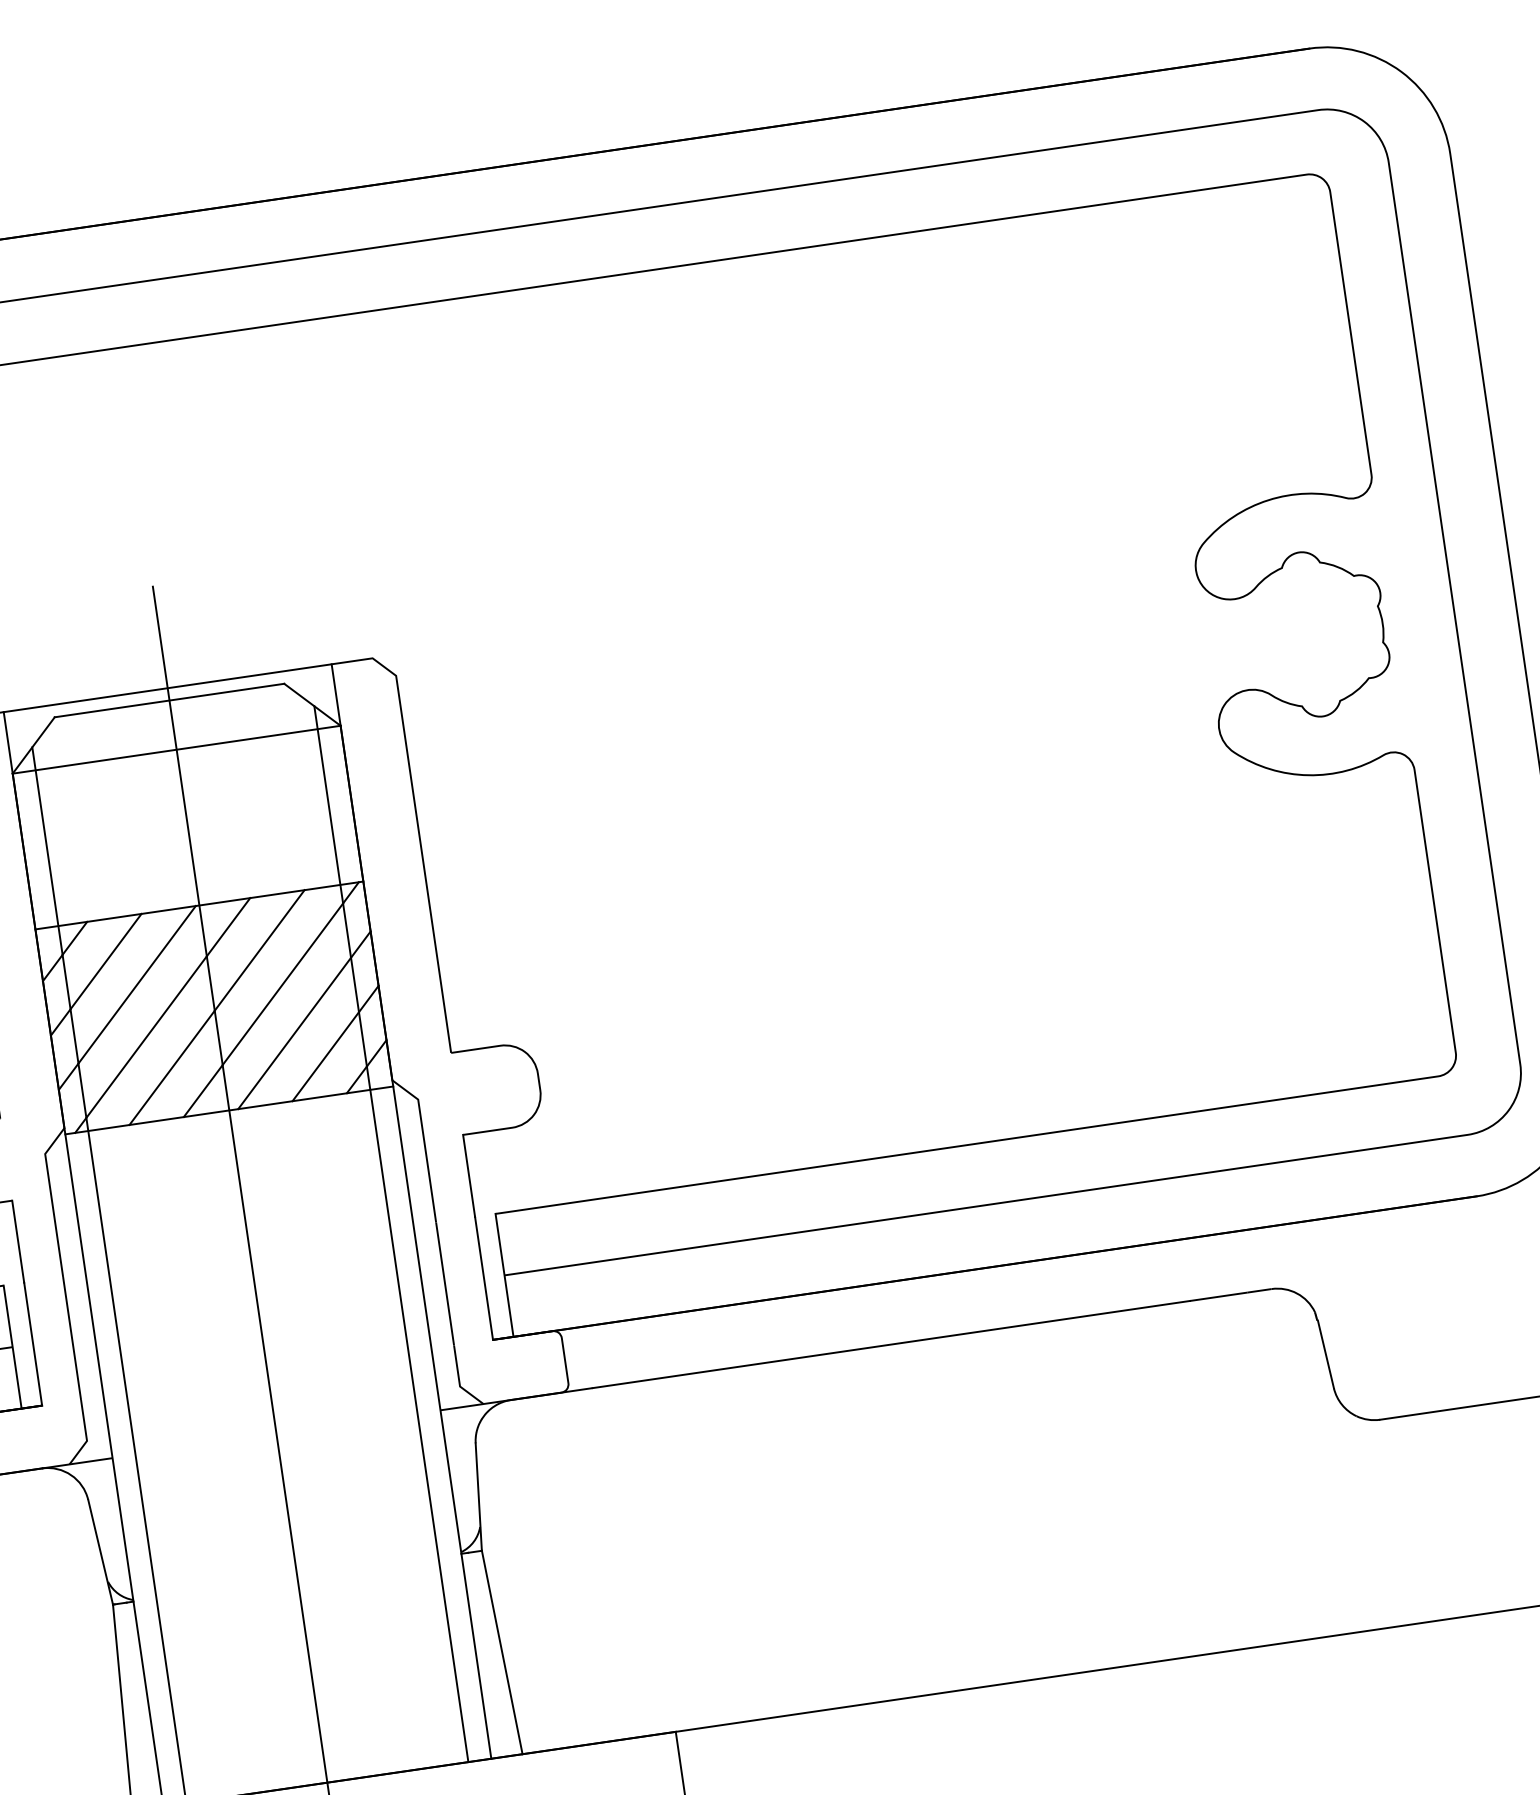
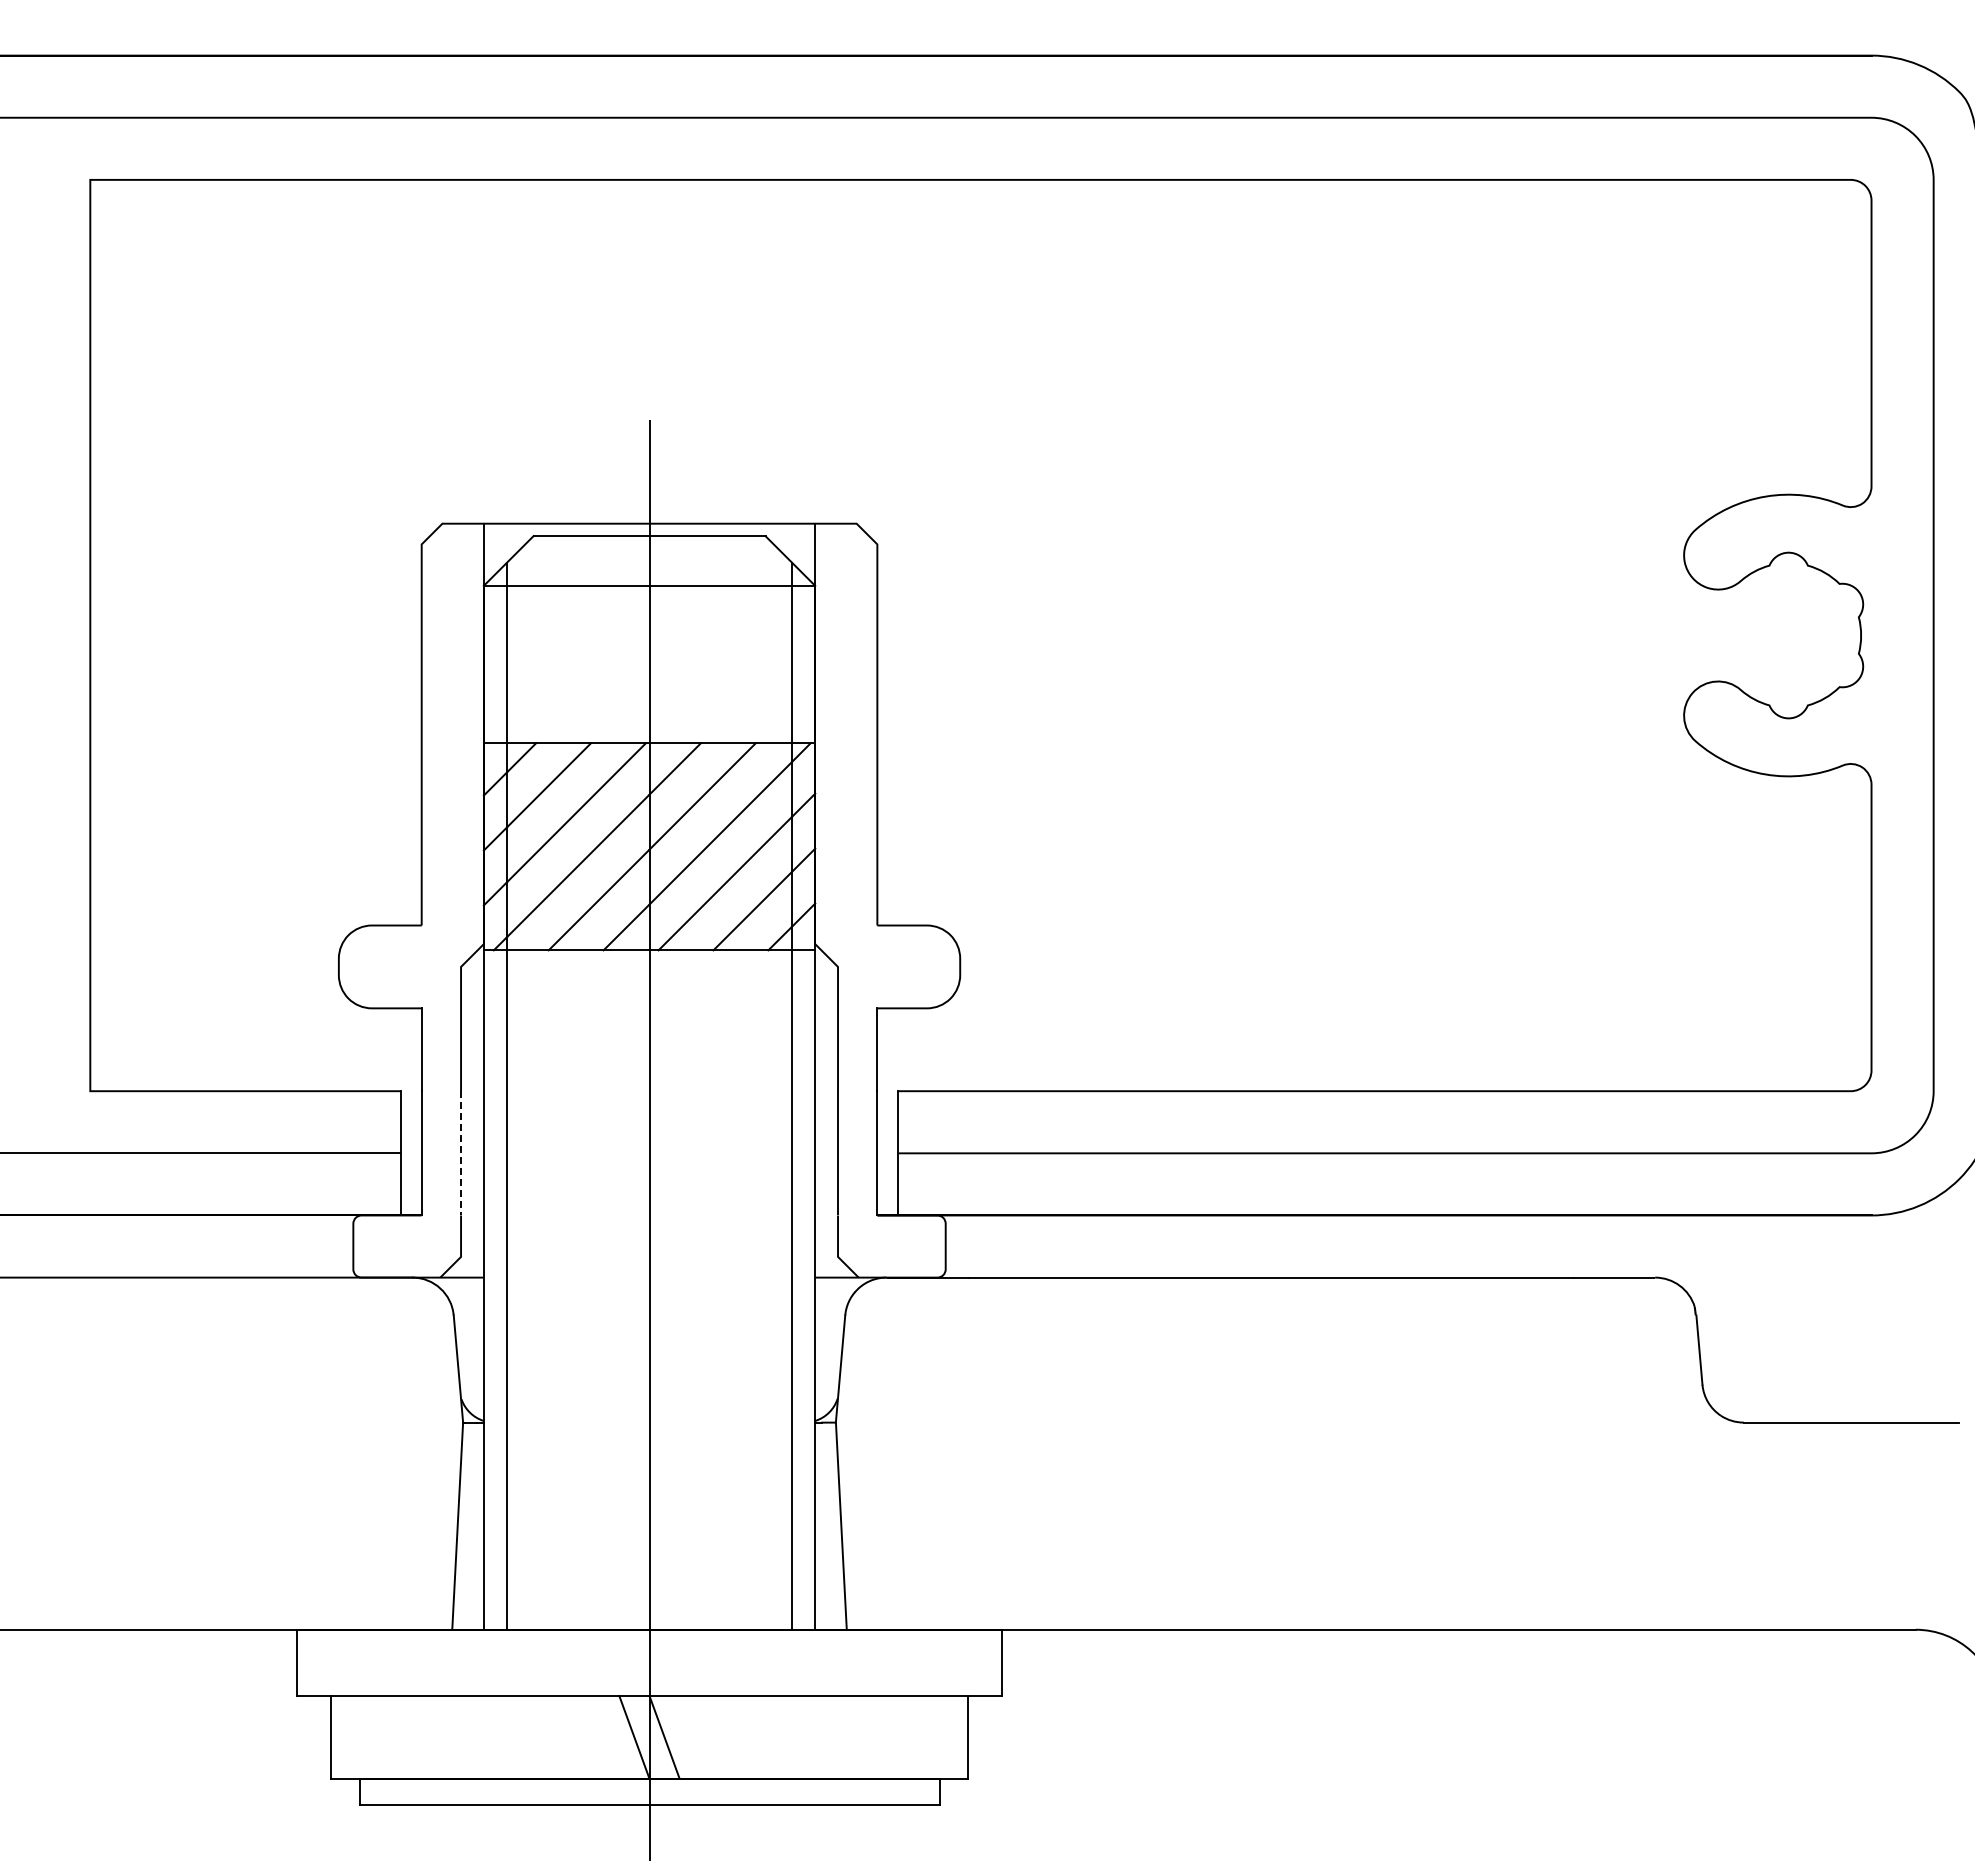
line: (72, 1338) -> (461, 1153), solid -> dashed

